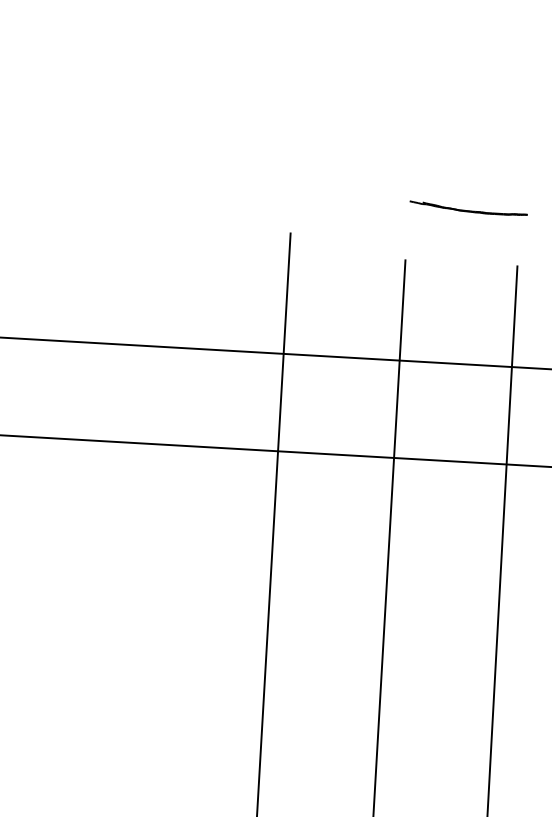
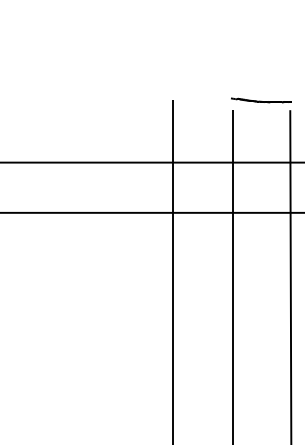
part: (468, 208) -> (261, 100), moved

